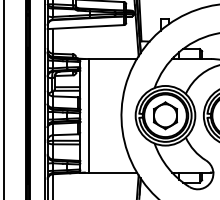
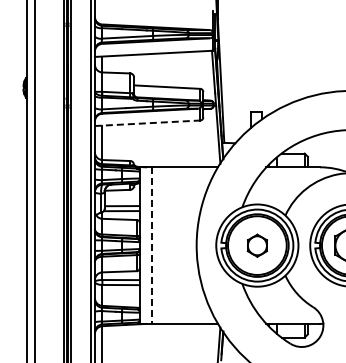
line: (85, 27) -> (147, 123), solid -> dashed
part: (165, 115) -> (257, 245), size x0.6
line: (89, 116) -> (152, 246), solid -> dashed

